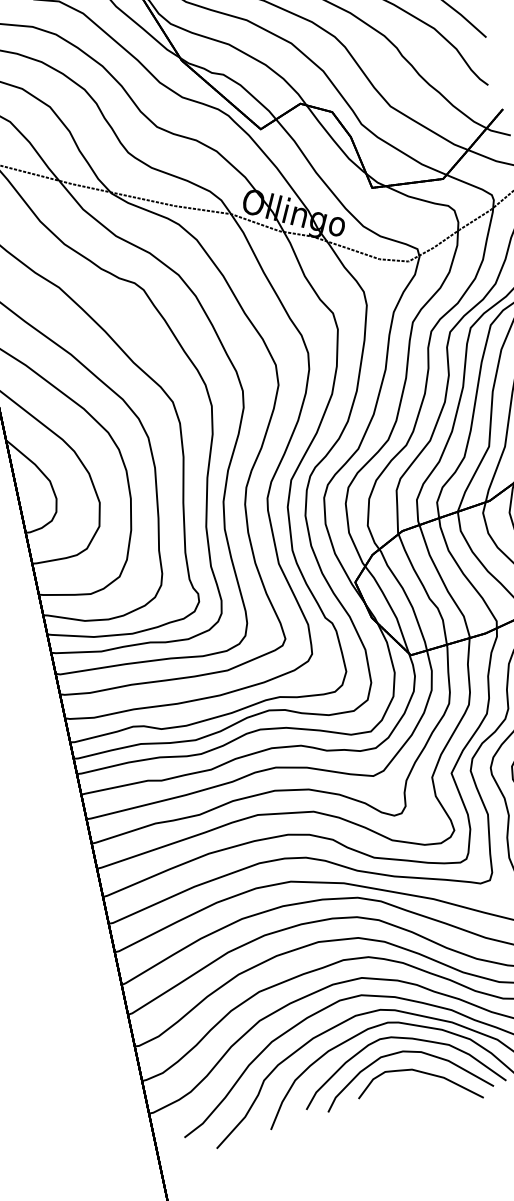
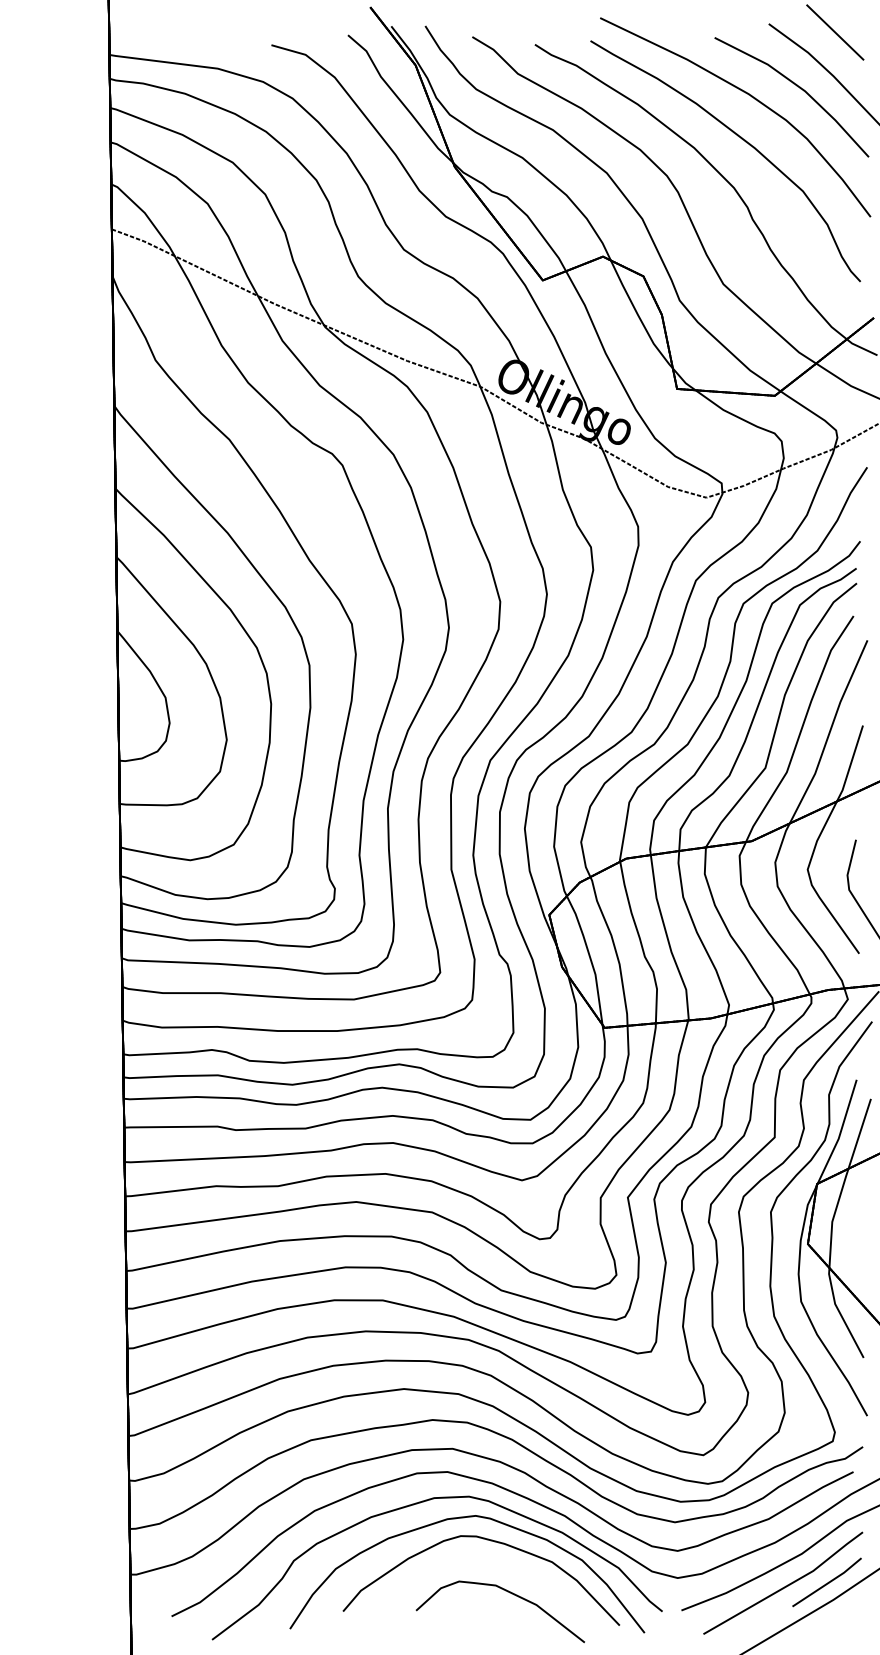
curve: (408, 1052) -> (495, 1561), removed

